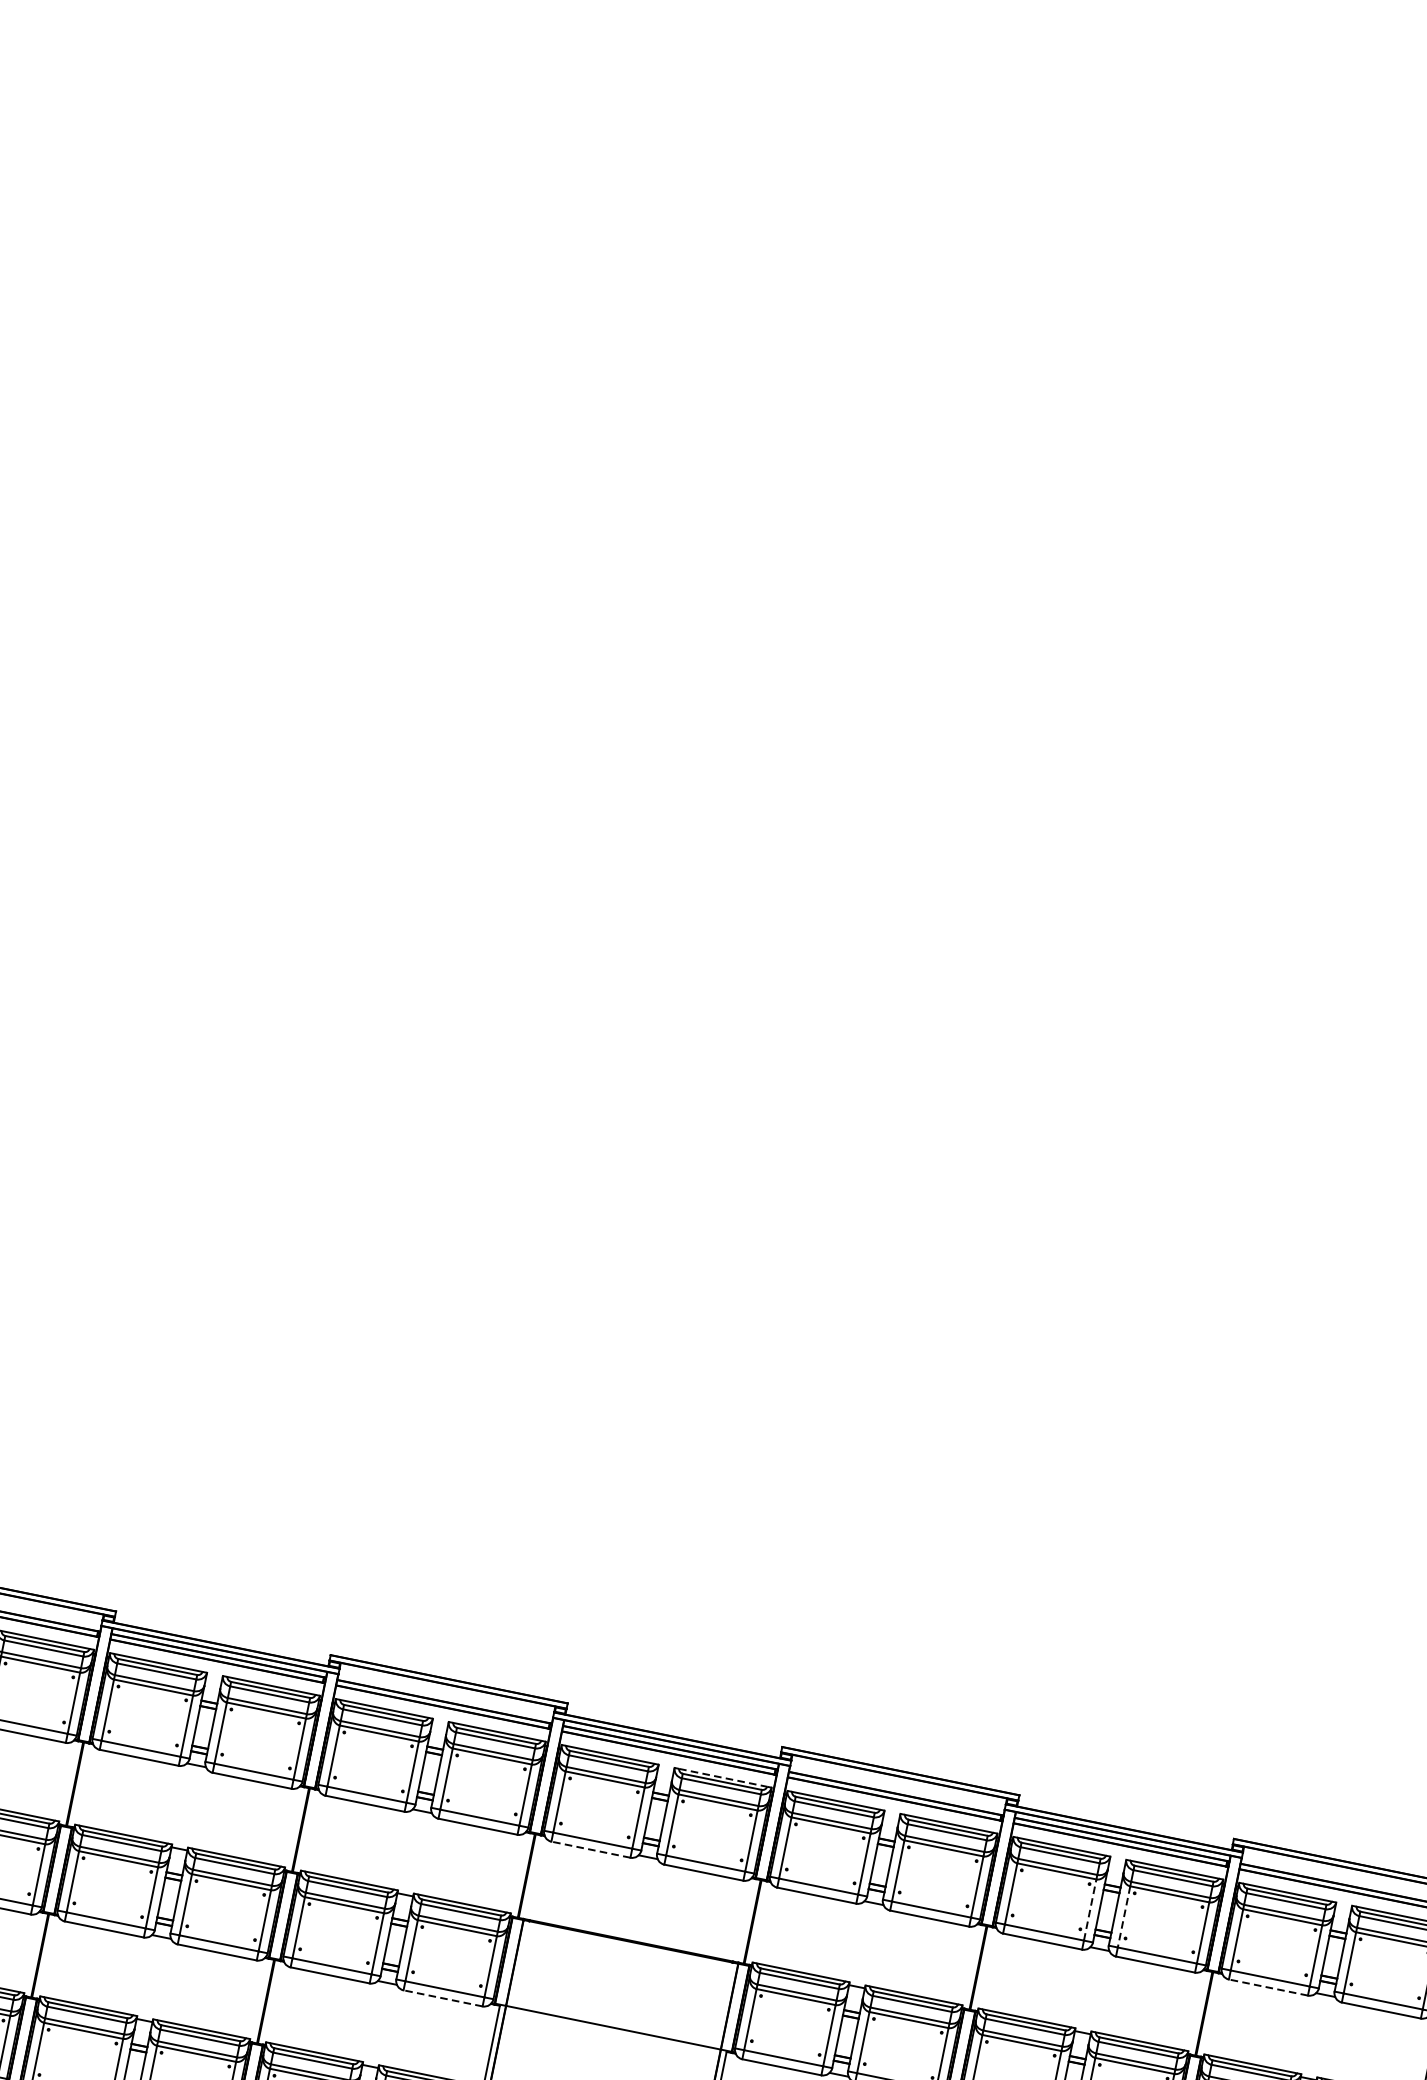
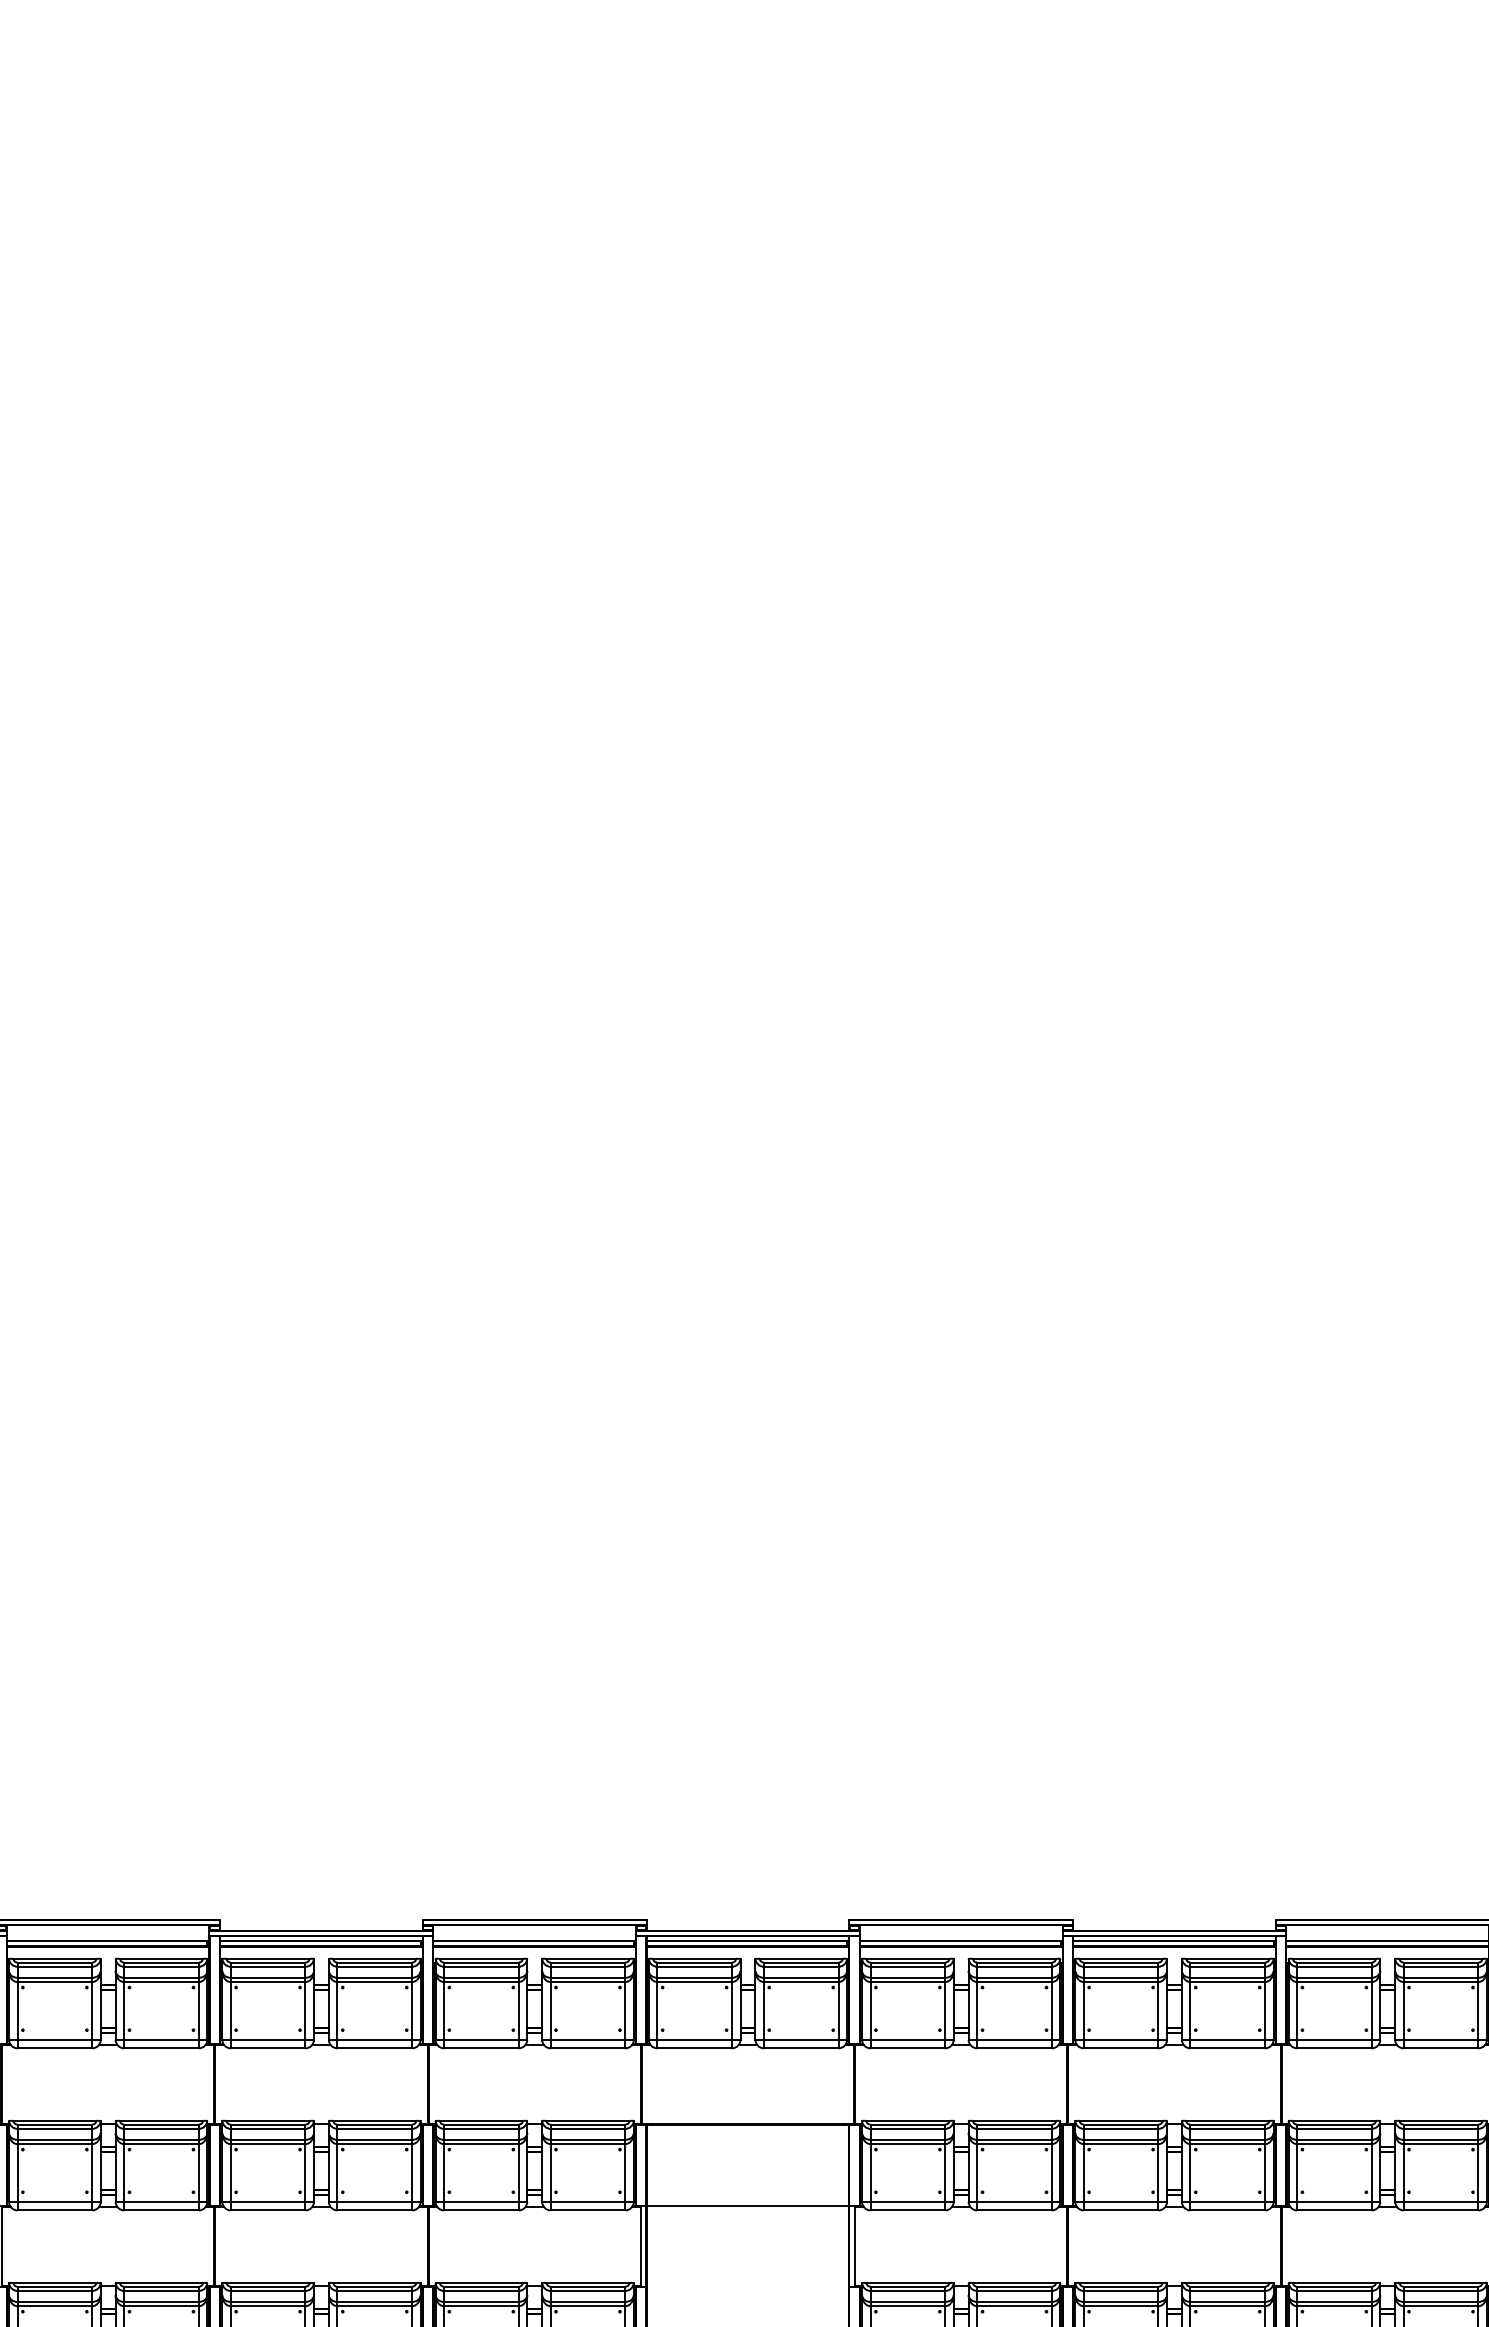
line: (723, 1777) -> (801, 1958), dashed -> solid
line: (590, 1849) -> (694, 2048), dashed -> solid
line: (1090, 1909) -> (1158, 2010), dashed -> solid
line: (1124, 1916) -> (1190, 2010), dashed -> solid
line: (1267, 1987) -> (1333, 2048), dashed -> solid
line: (442, 1998) -> (587, 2210), dashed -> solid

